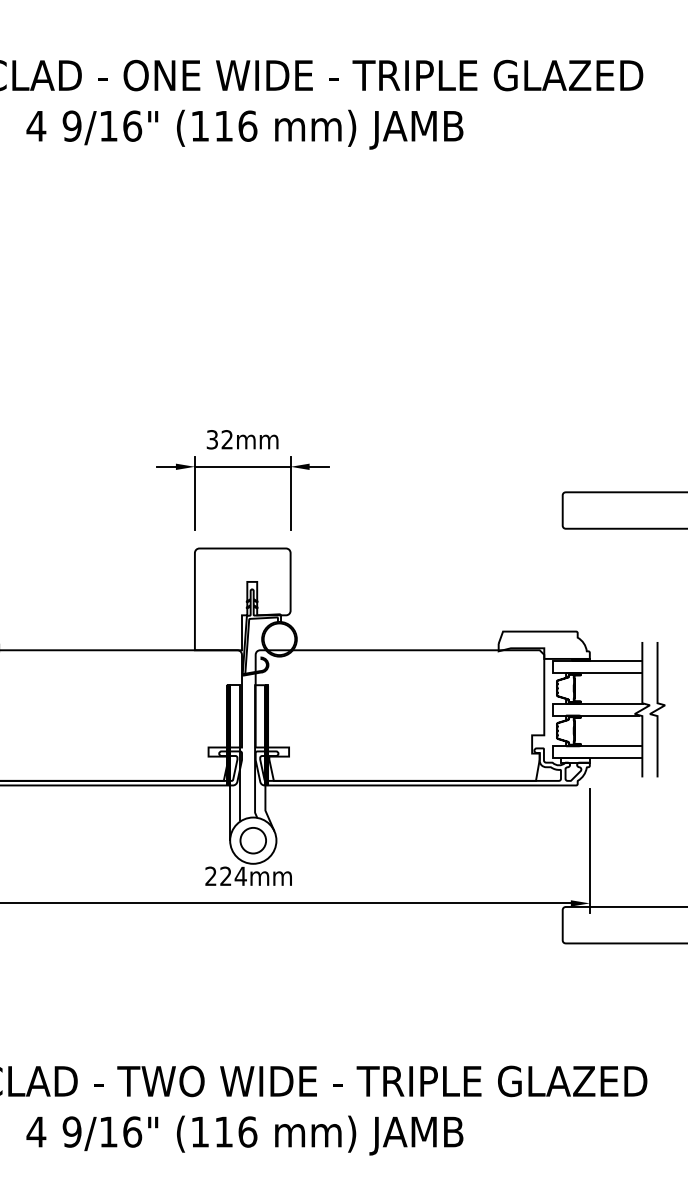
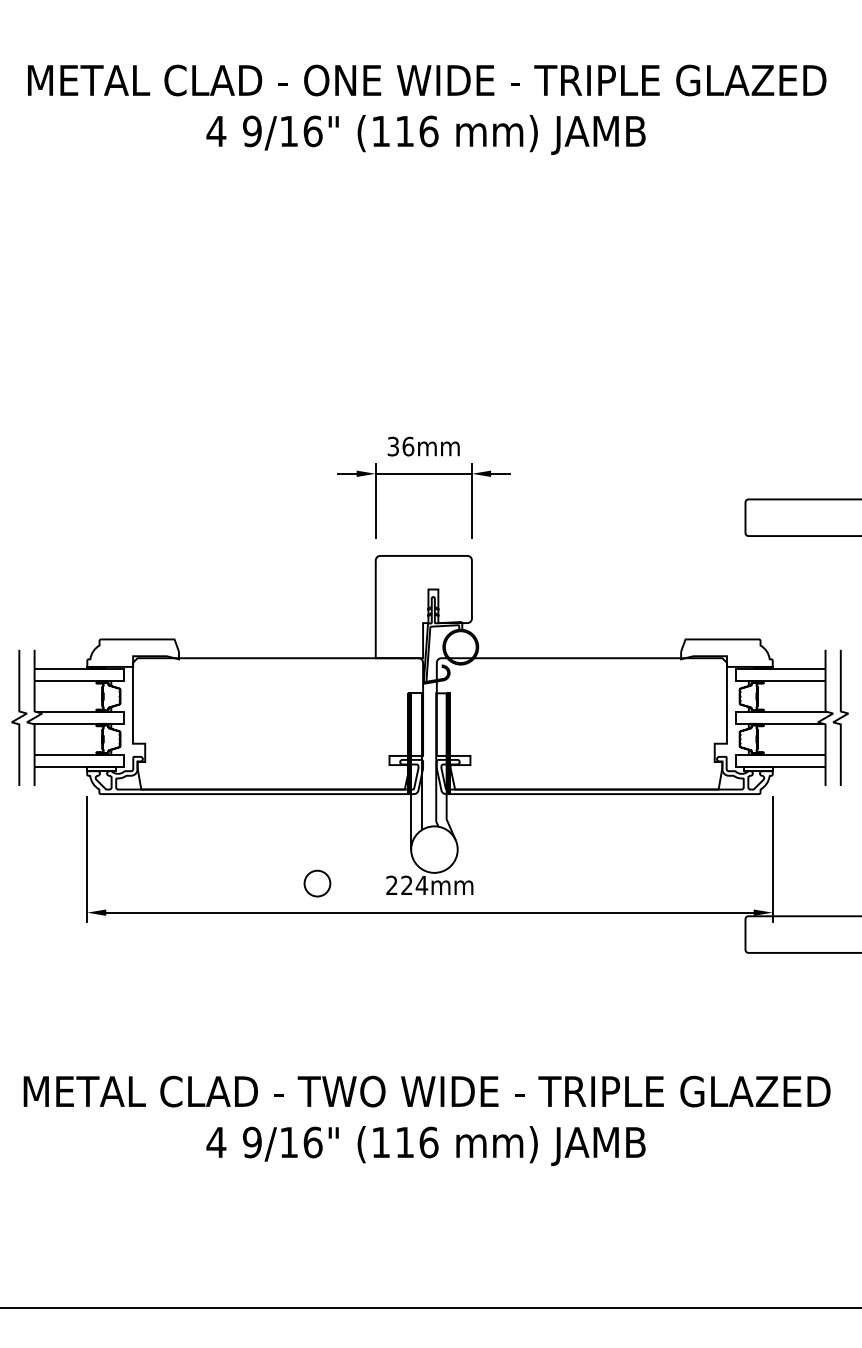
text: (227, 439) -> (408, 446), 32mm -> 36mm
circle: (253, 840) -> (317, 883), moved

